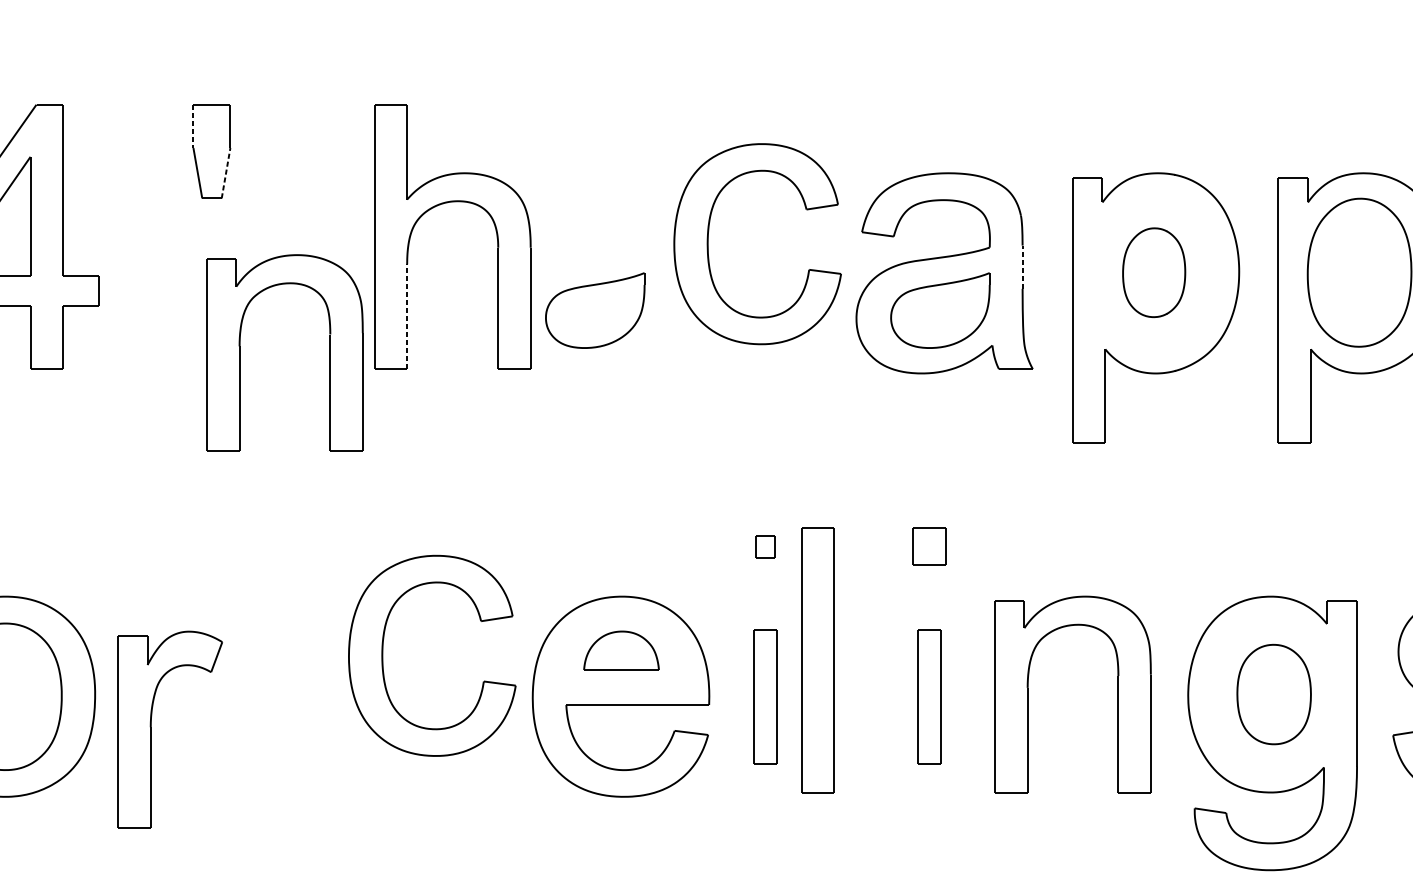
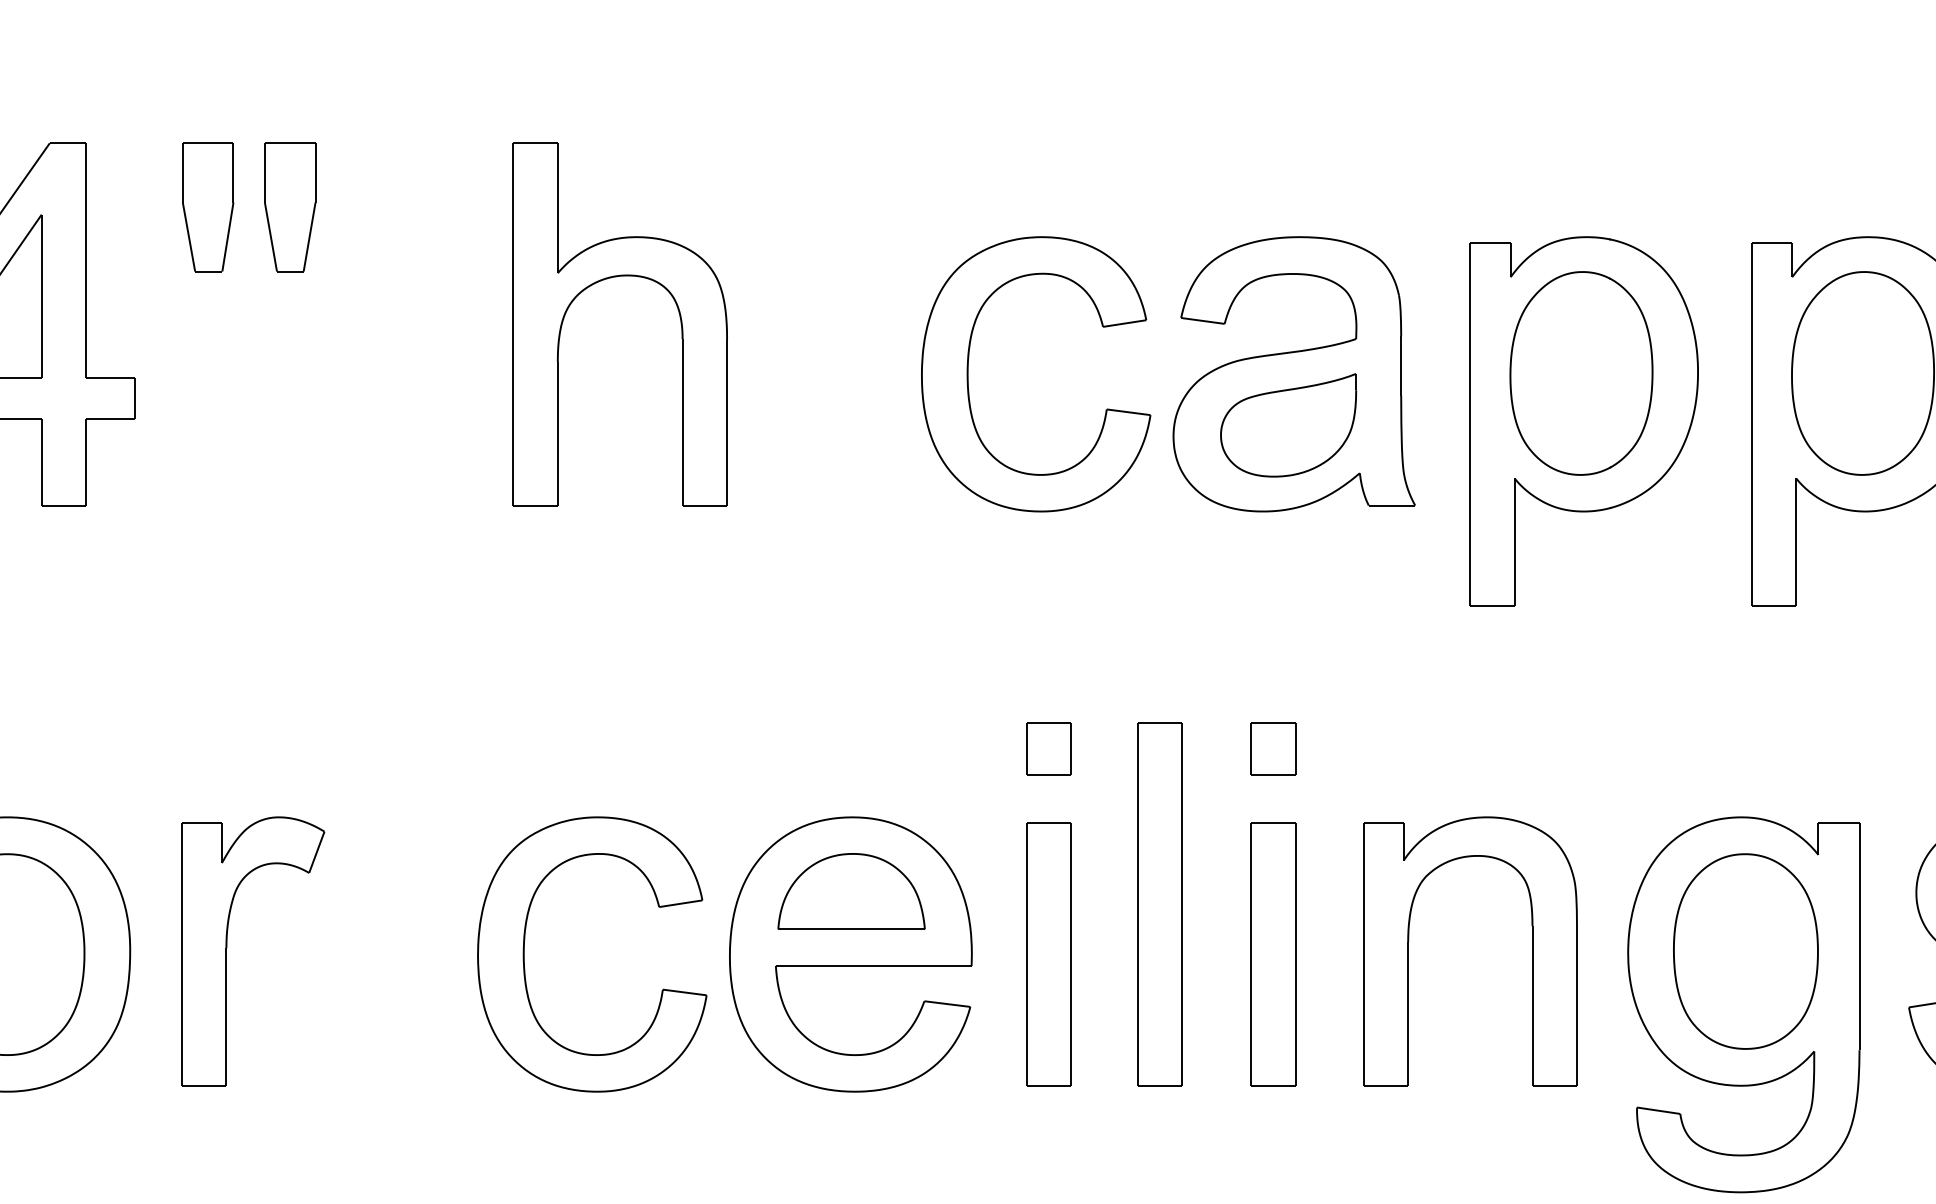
line: (193, 126) -> (264, 172), dashed -> solid
part: (152, 151) -> (208, 207), added
line: (225, 173) -> (309, 237), dashed -> solid
part: (708, 244) -> (968, 374), moved
line: (1022, 266) -> (1401, 365), dashed -> solid
part: (1154, 272) -> (1581, 373), size x1.67
part: (595, 310) -> (815, 425), removed
line: (406, 316) -> (557, 433), dashed -> solid
part: (240, 345) -> (329, 473), removed
part: (765, 546) -> (1048, 748), size x1.67
part: (621, 650) -> (851, 891), size x1.43
part: (382, 655) -> (524, 954), moved
part: (817, 660) -> (1159, 904), moved
part: (1273, 694) -> (1745, 951), size x1.43
part: (765, 696) -> (1048, 954), size x1.43
part: (929, 696) -> (1273, 954), size x1.43
part: (151, 727) -> (227, 948), moved

